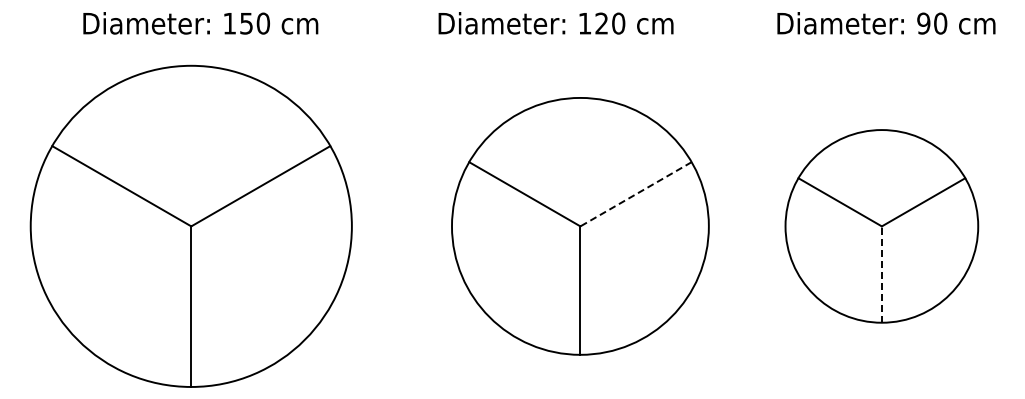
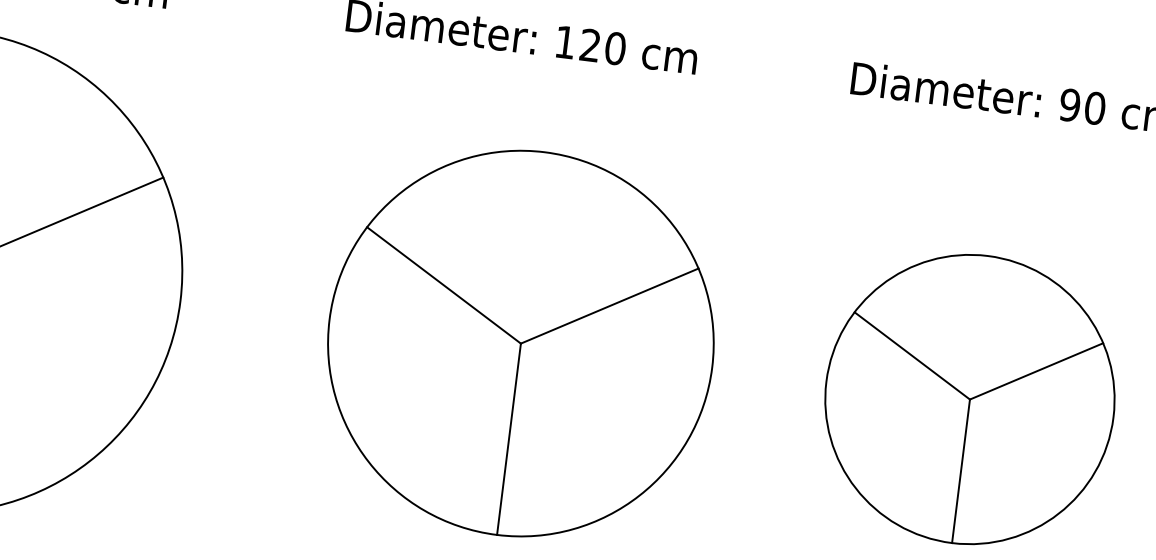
line: (635, 194) -> (608, 306), dashed -> solid
line: (881, 274) -> (960, 471), dashed -> solid

